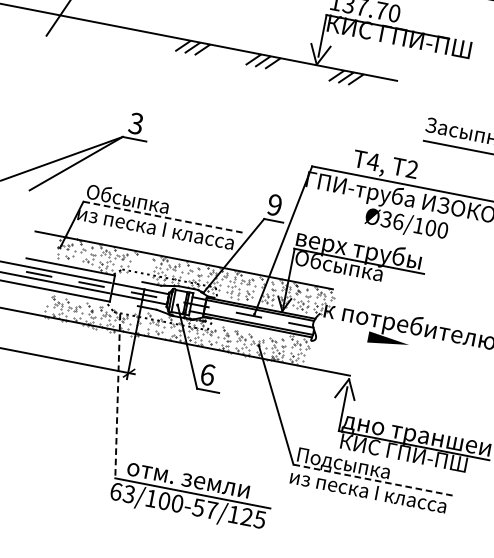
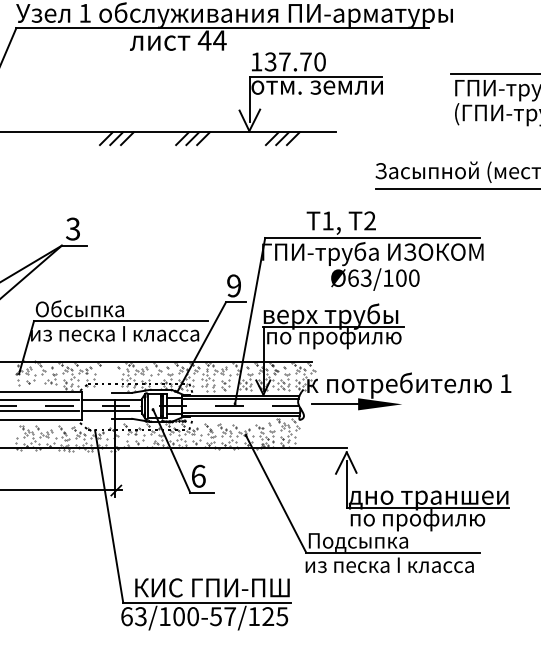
text: (399, 36) -> (329, 84), КИС ГПИ-ПШ -> отм. земли
text: (372, 161) -> (327, 220), 4, -> 1,
line: (163, 217) -> (120, 321), dashed -> solid
text: (392, 219) -> (359, 277), Ø36/100 -> Ø63/100
text: (357, 271) -> (333, 338), Обсыпка -> по профилю
line: (346, 332) -> (334, 404), added
line: (117, 396) -> (109, 517), dashed -> solid
text: (403, 455) -> (418, 520), КИС ГПИ-ПШ -> по профилю
text: (199, 480) -> (211, 587), отм. земли -> КИС ГПИ-ПШ
line: (374, 480) -> (393, 552), dashed -> solid

